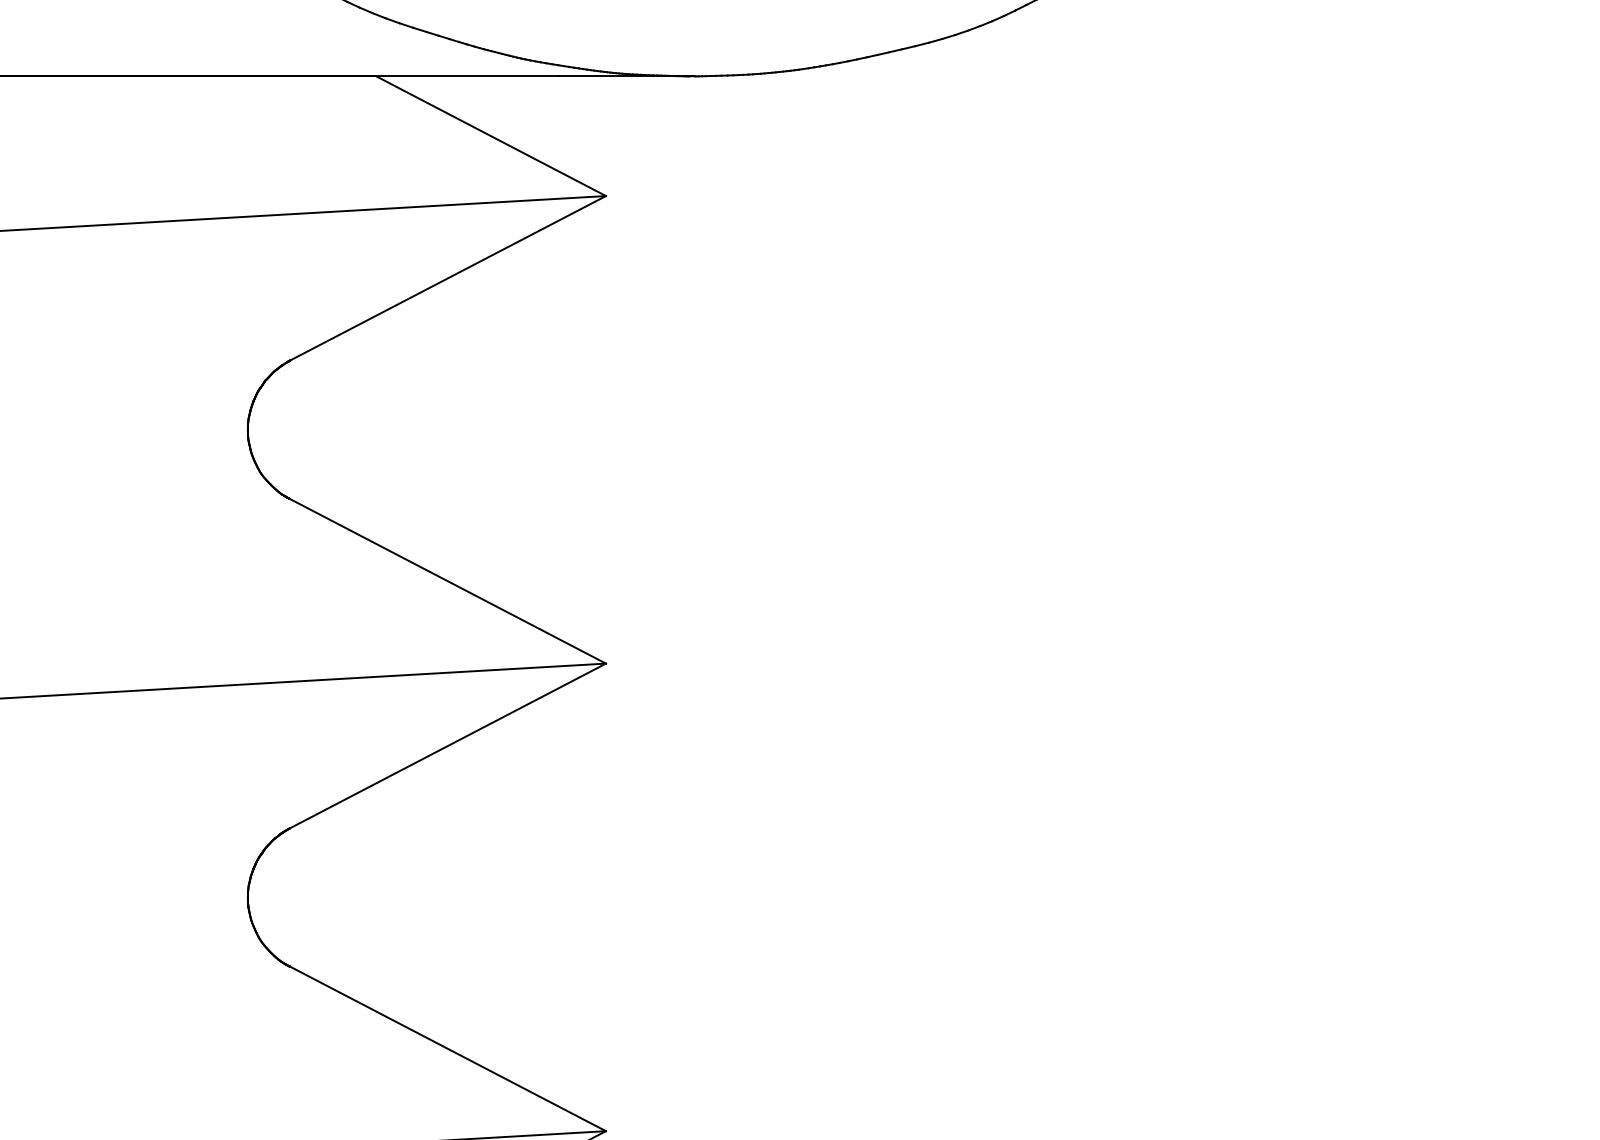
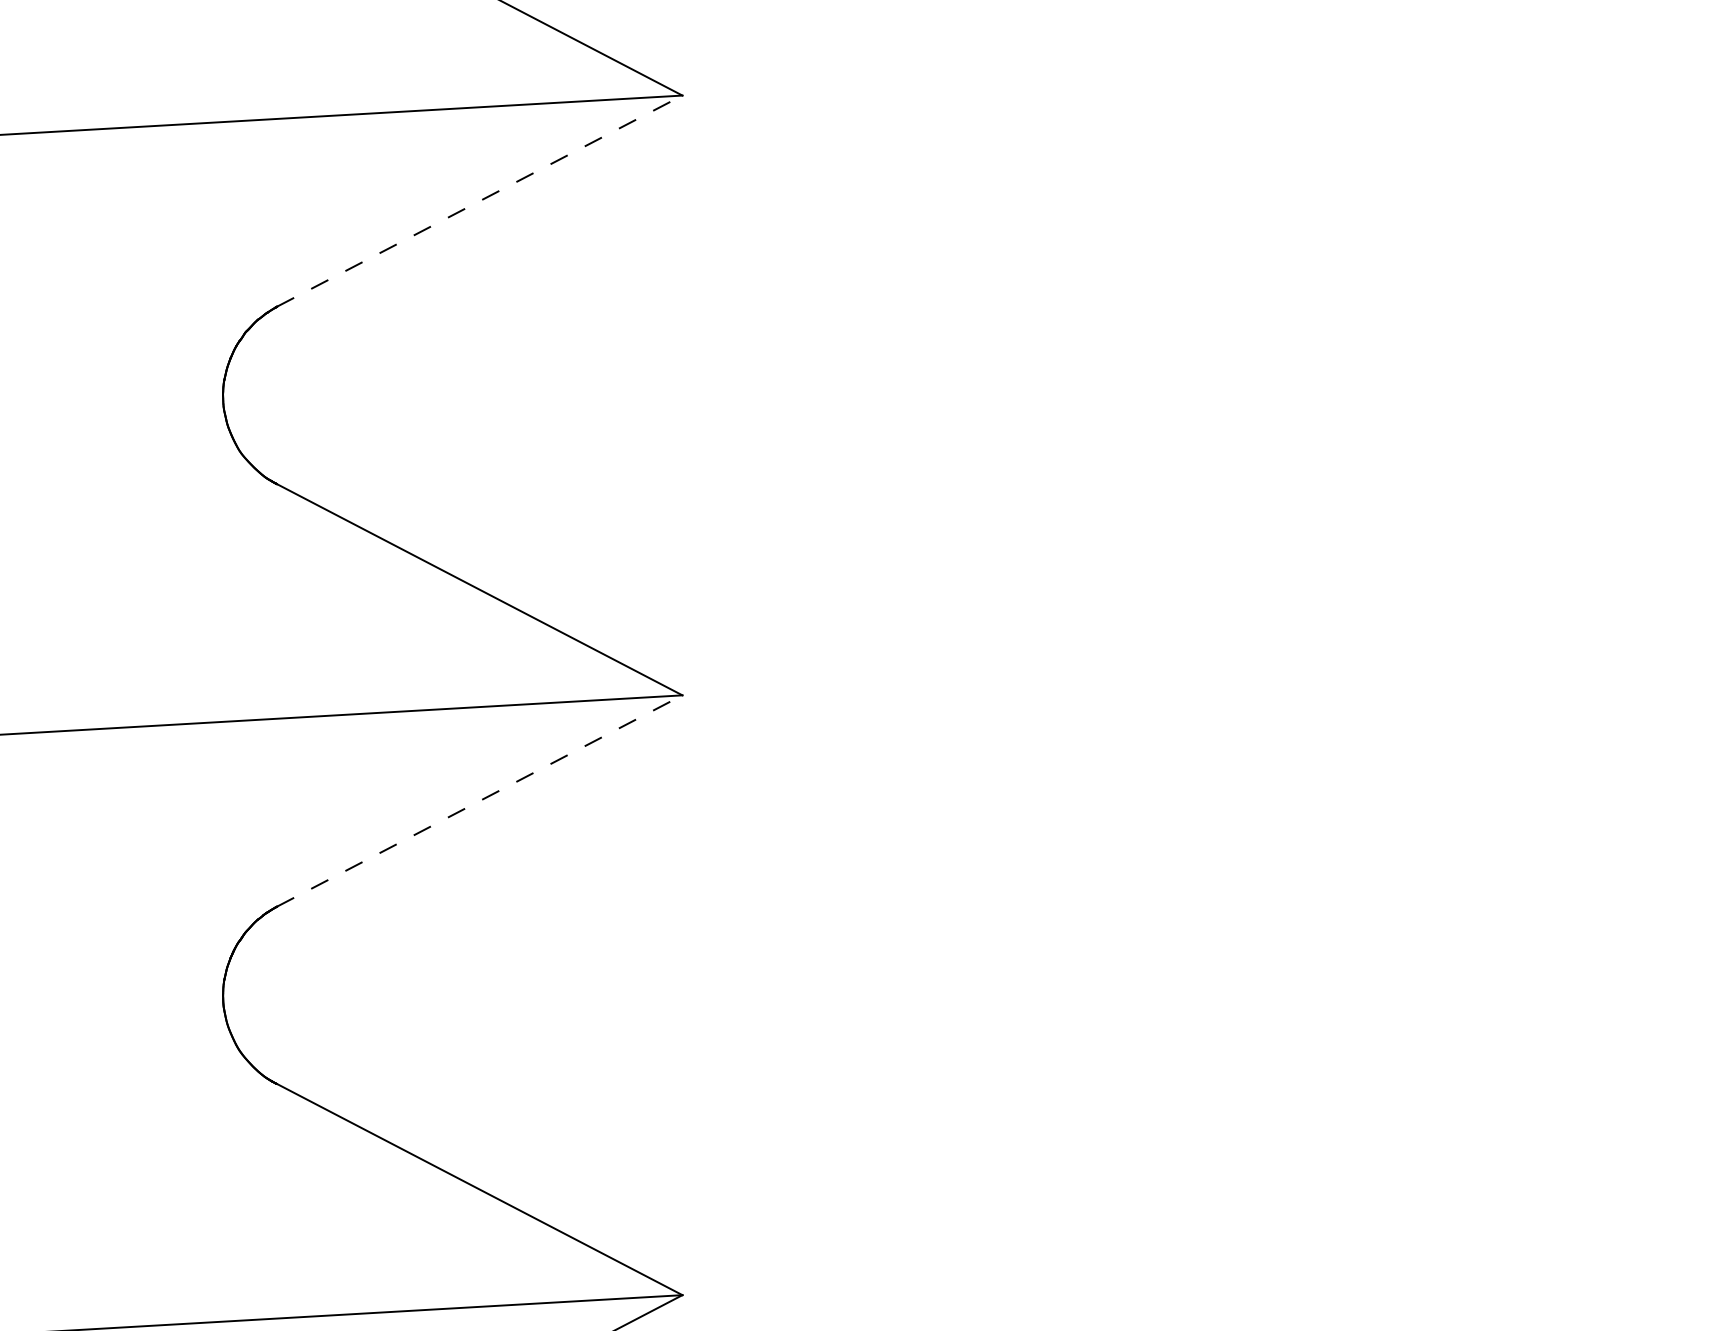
line: (448, 278) -> (480, 201), solid -> dashed
line: (448, 745) -> (480, 800), solid -> dashed

